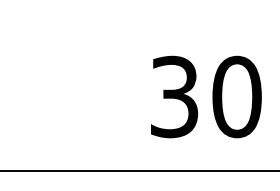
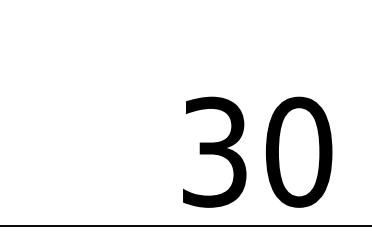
text: (206, 96) -> (257, 151), moved

